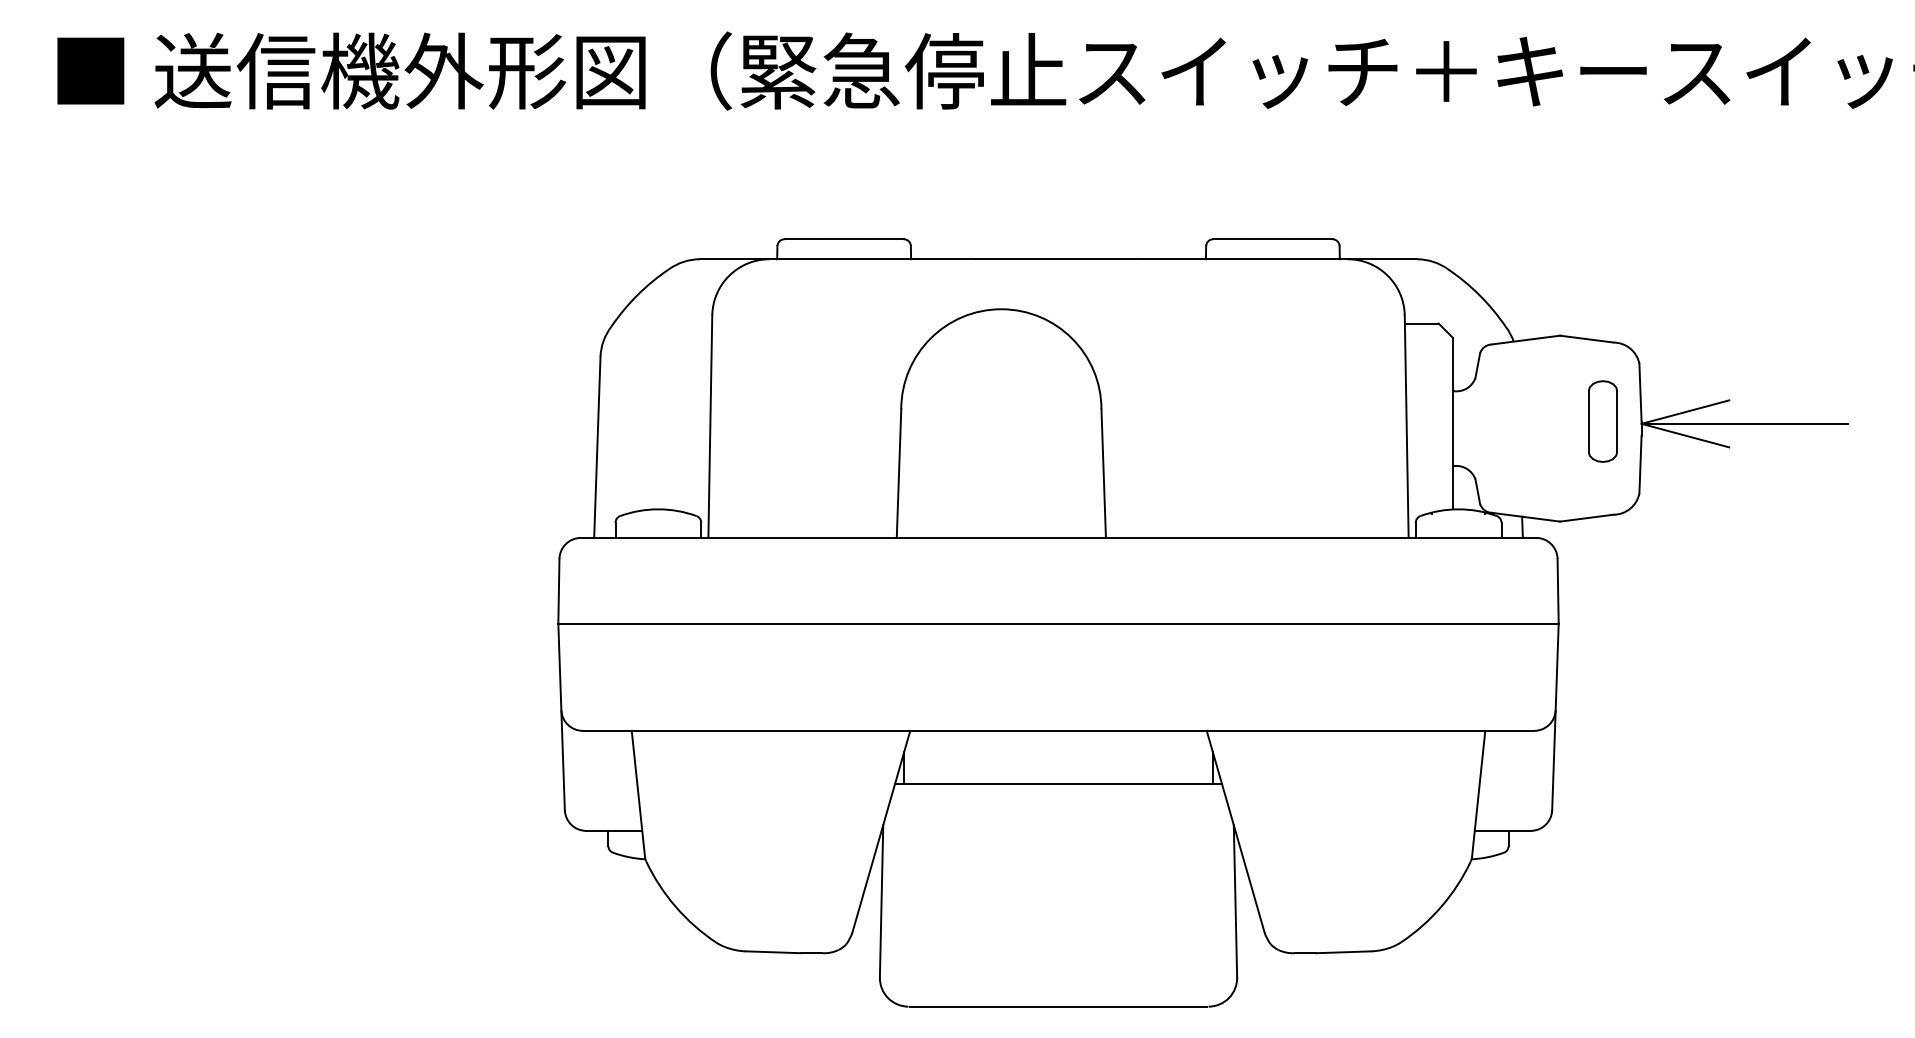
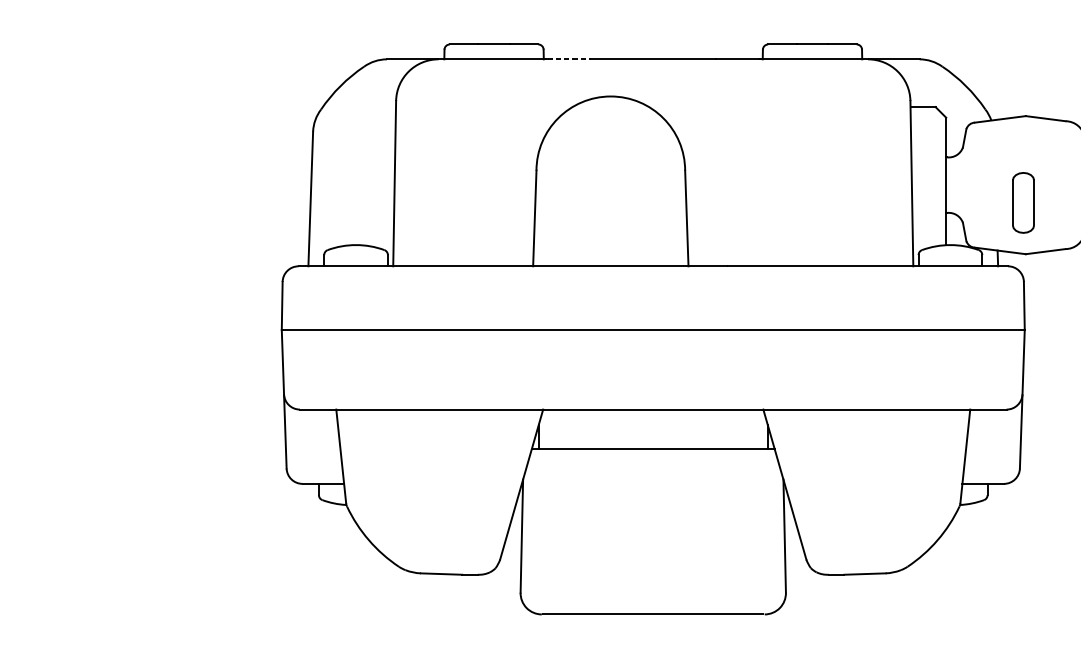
line: (946, 259) -> (570, 59), solid -> dashed
part: (1602, 421) -> (1023, 202), moved

